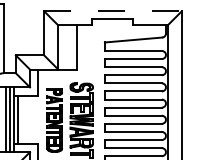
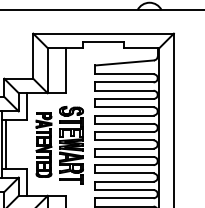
line: (113, 11) -> (104, 33), dashed -> solid

